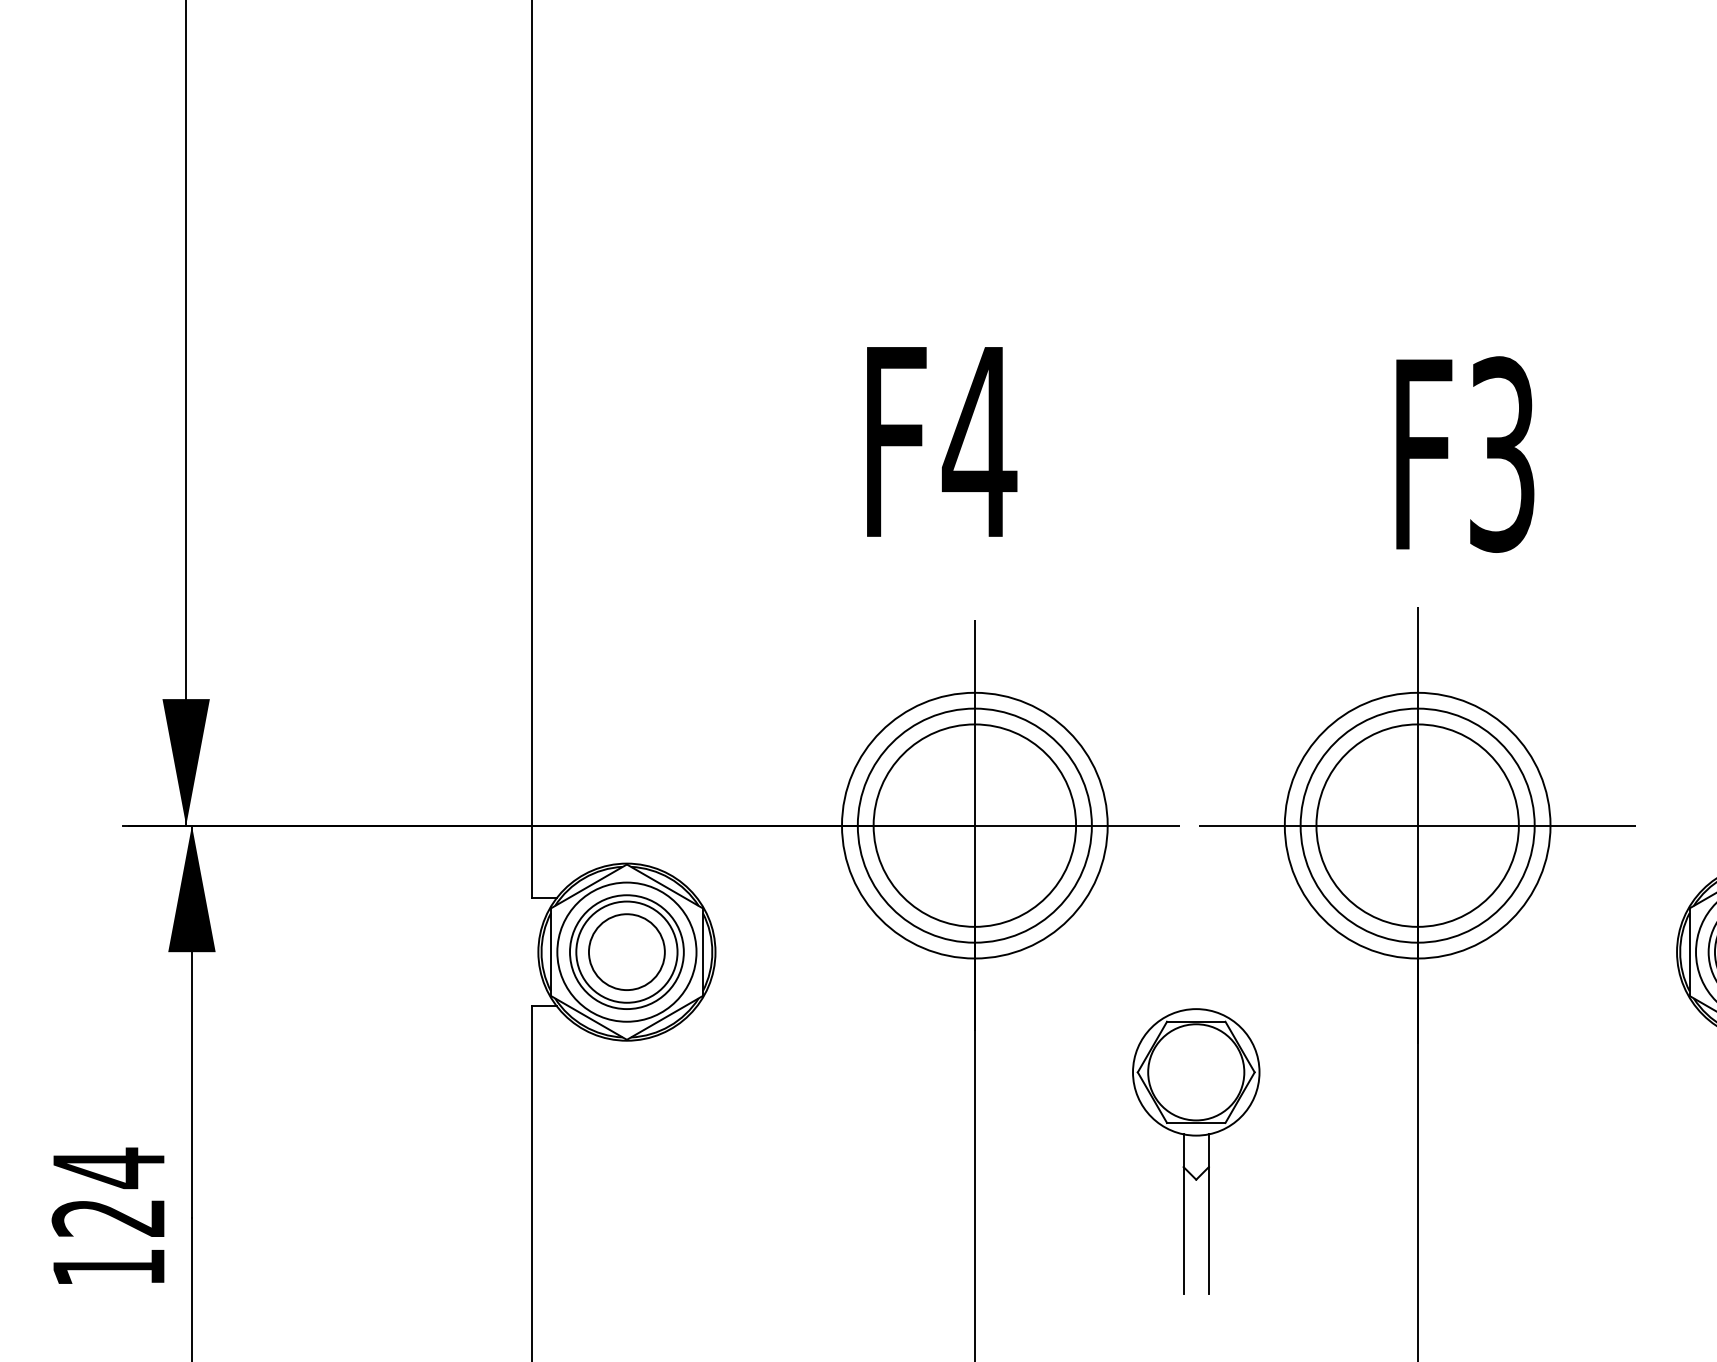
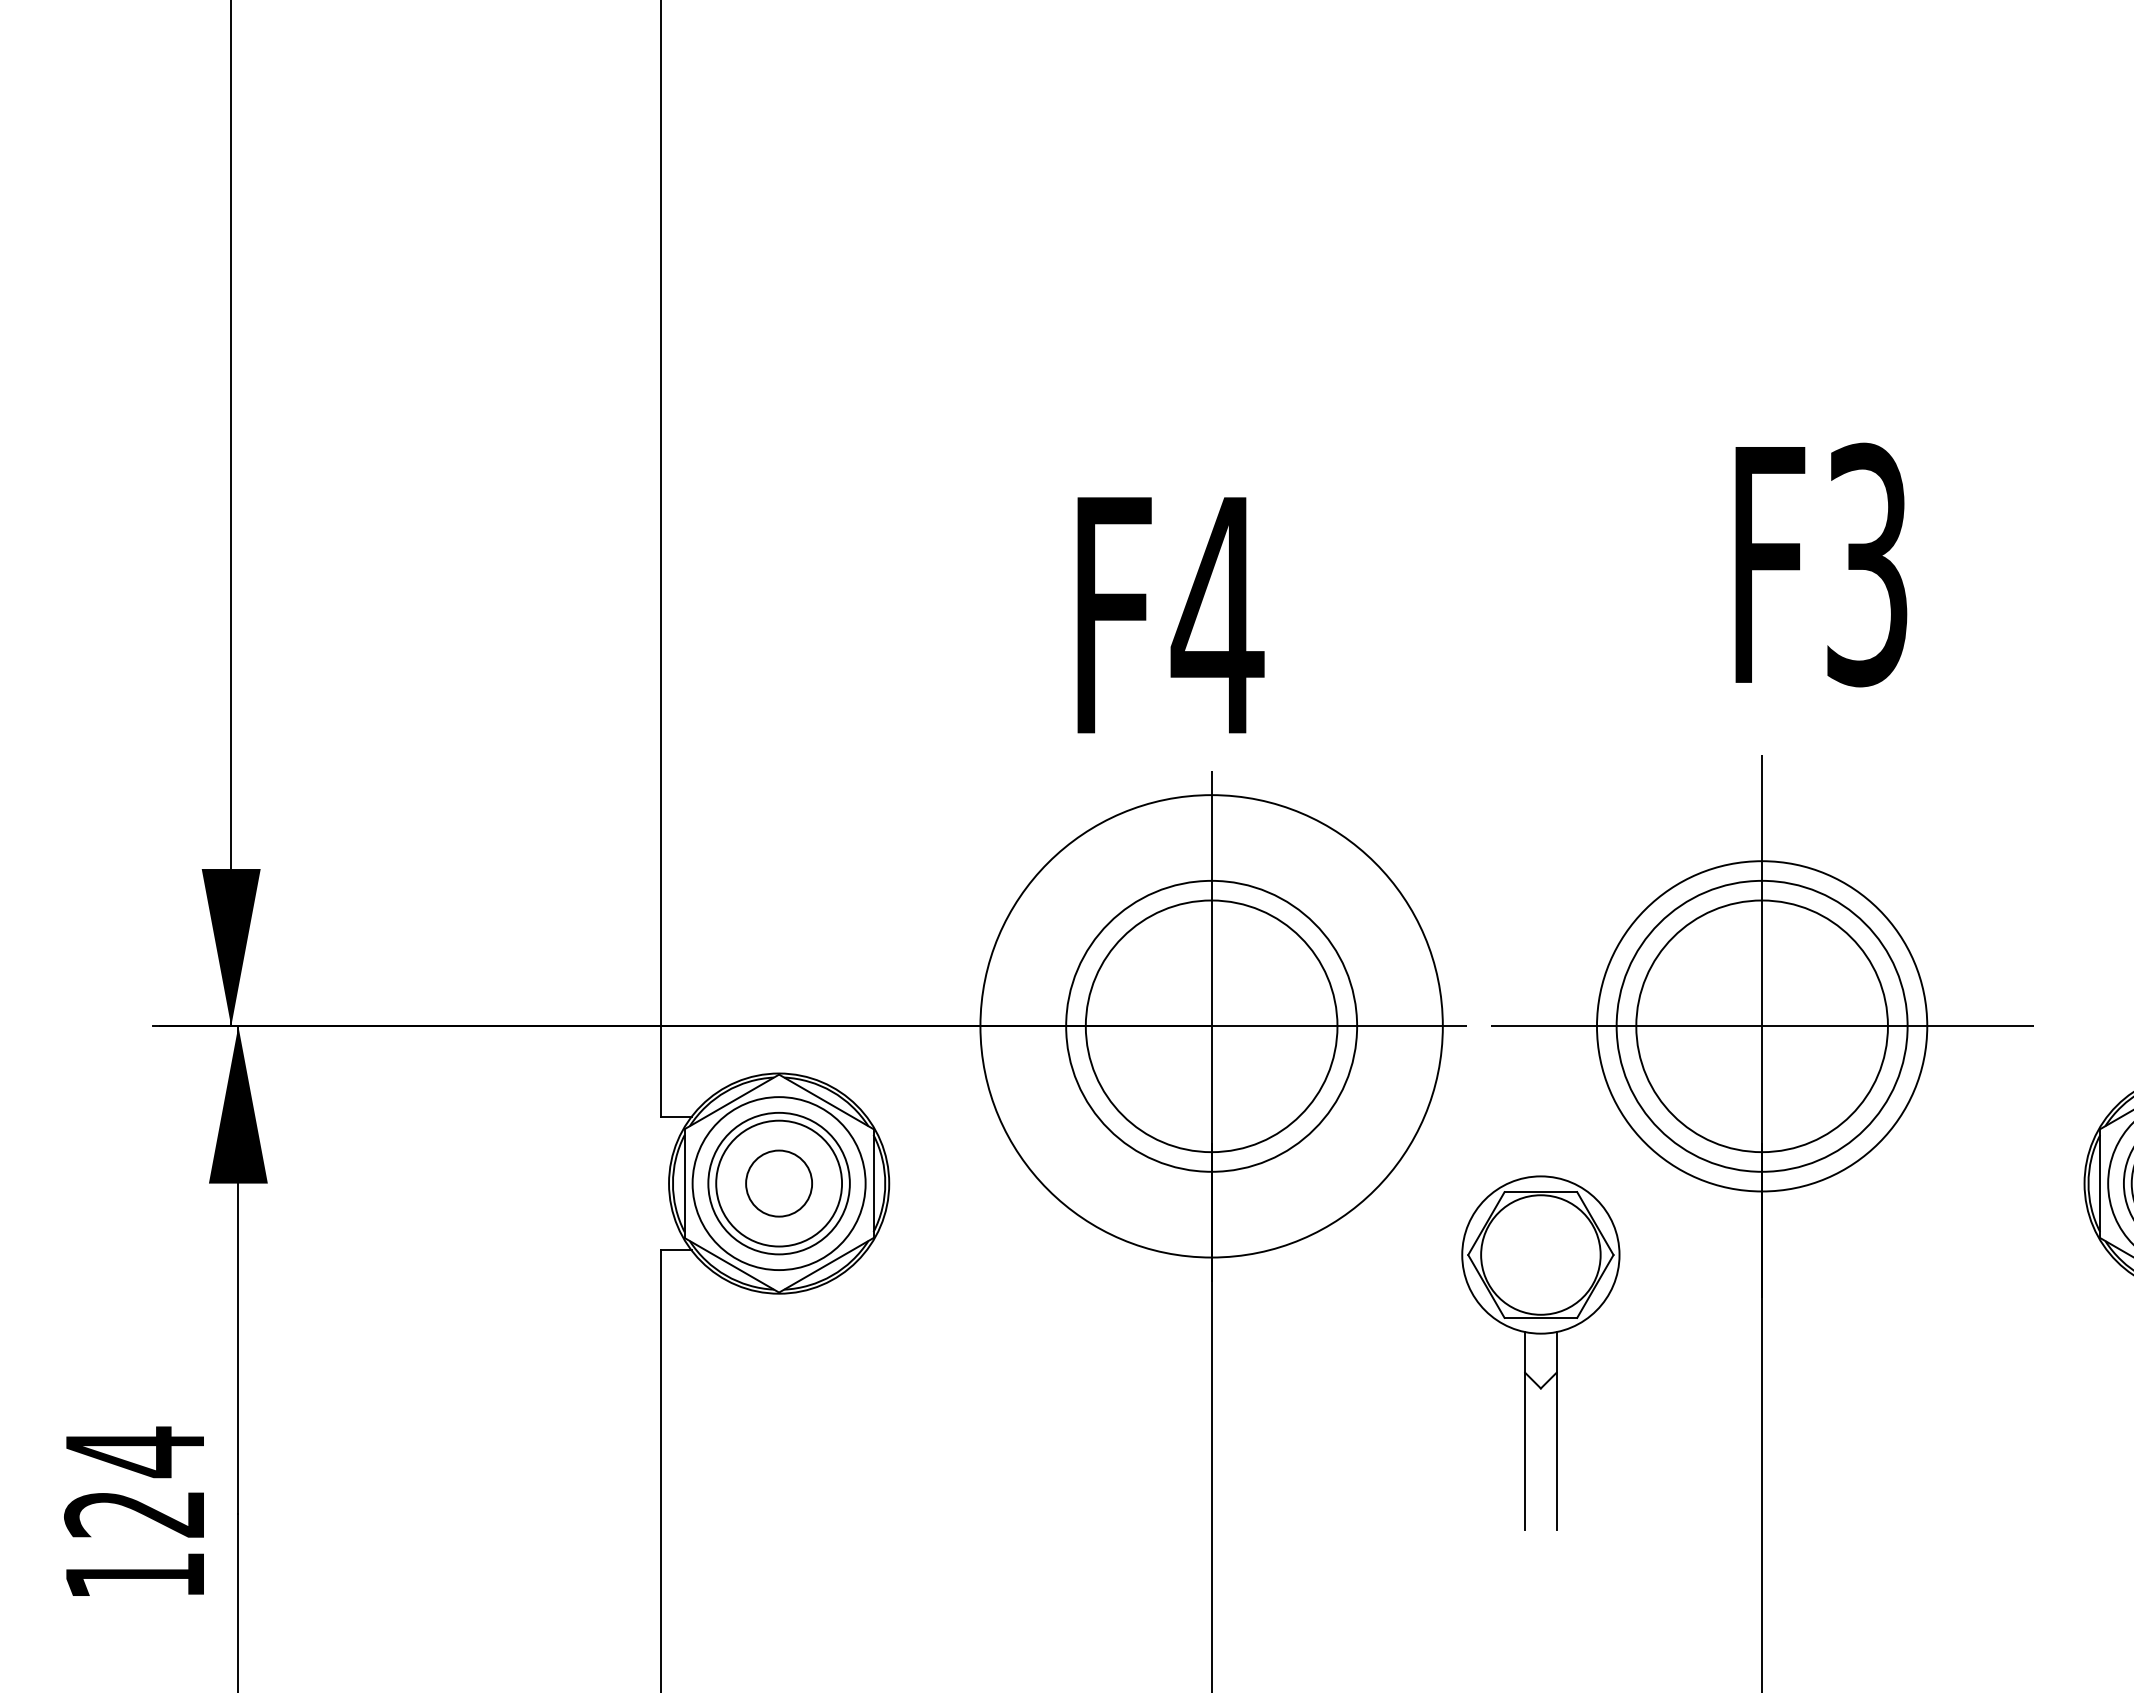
text: (941, 442) -> (1170, 615), moved
circle: (974, 825) -> (1211, 1026), size x1.4
circle: (626, 952) -> (778, 1183), size x0.7
part: (1195, 1150) -> (1540, 1352), moved

